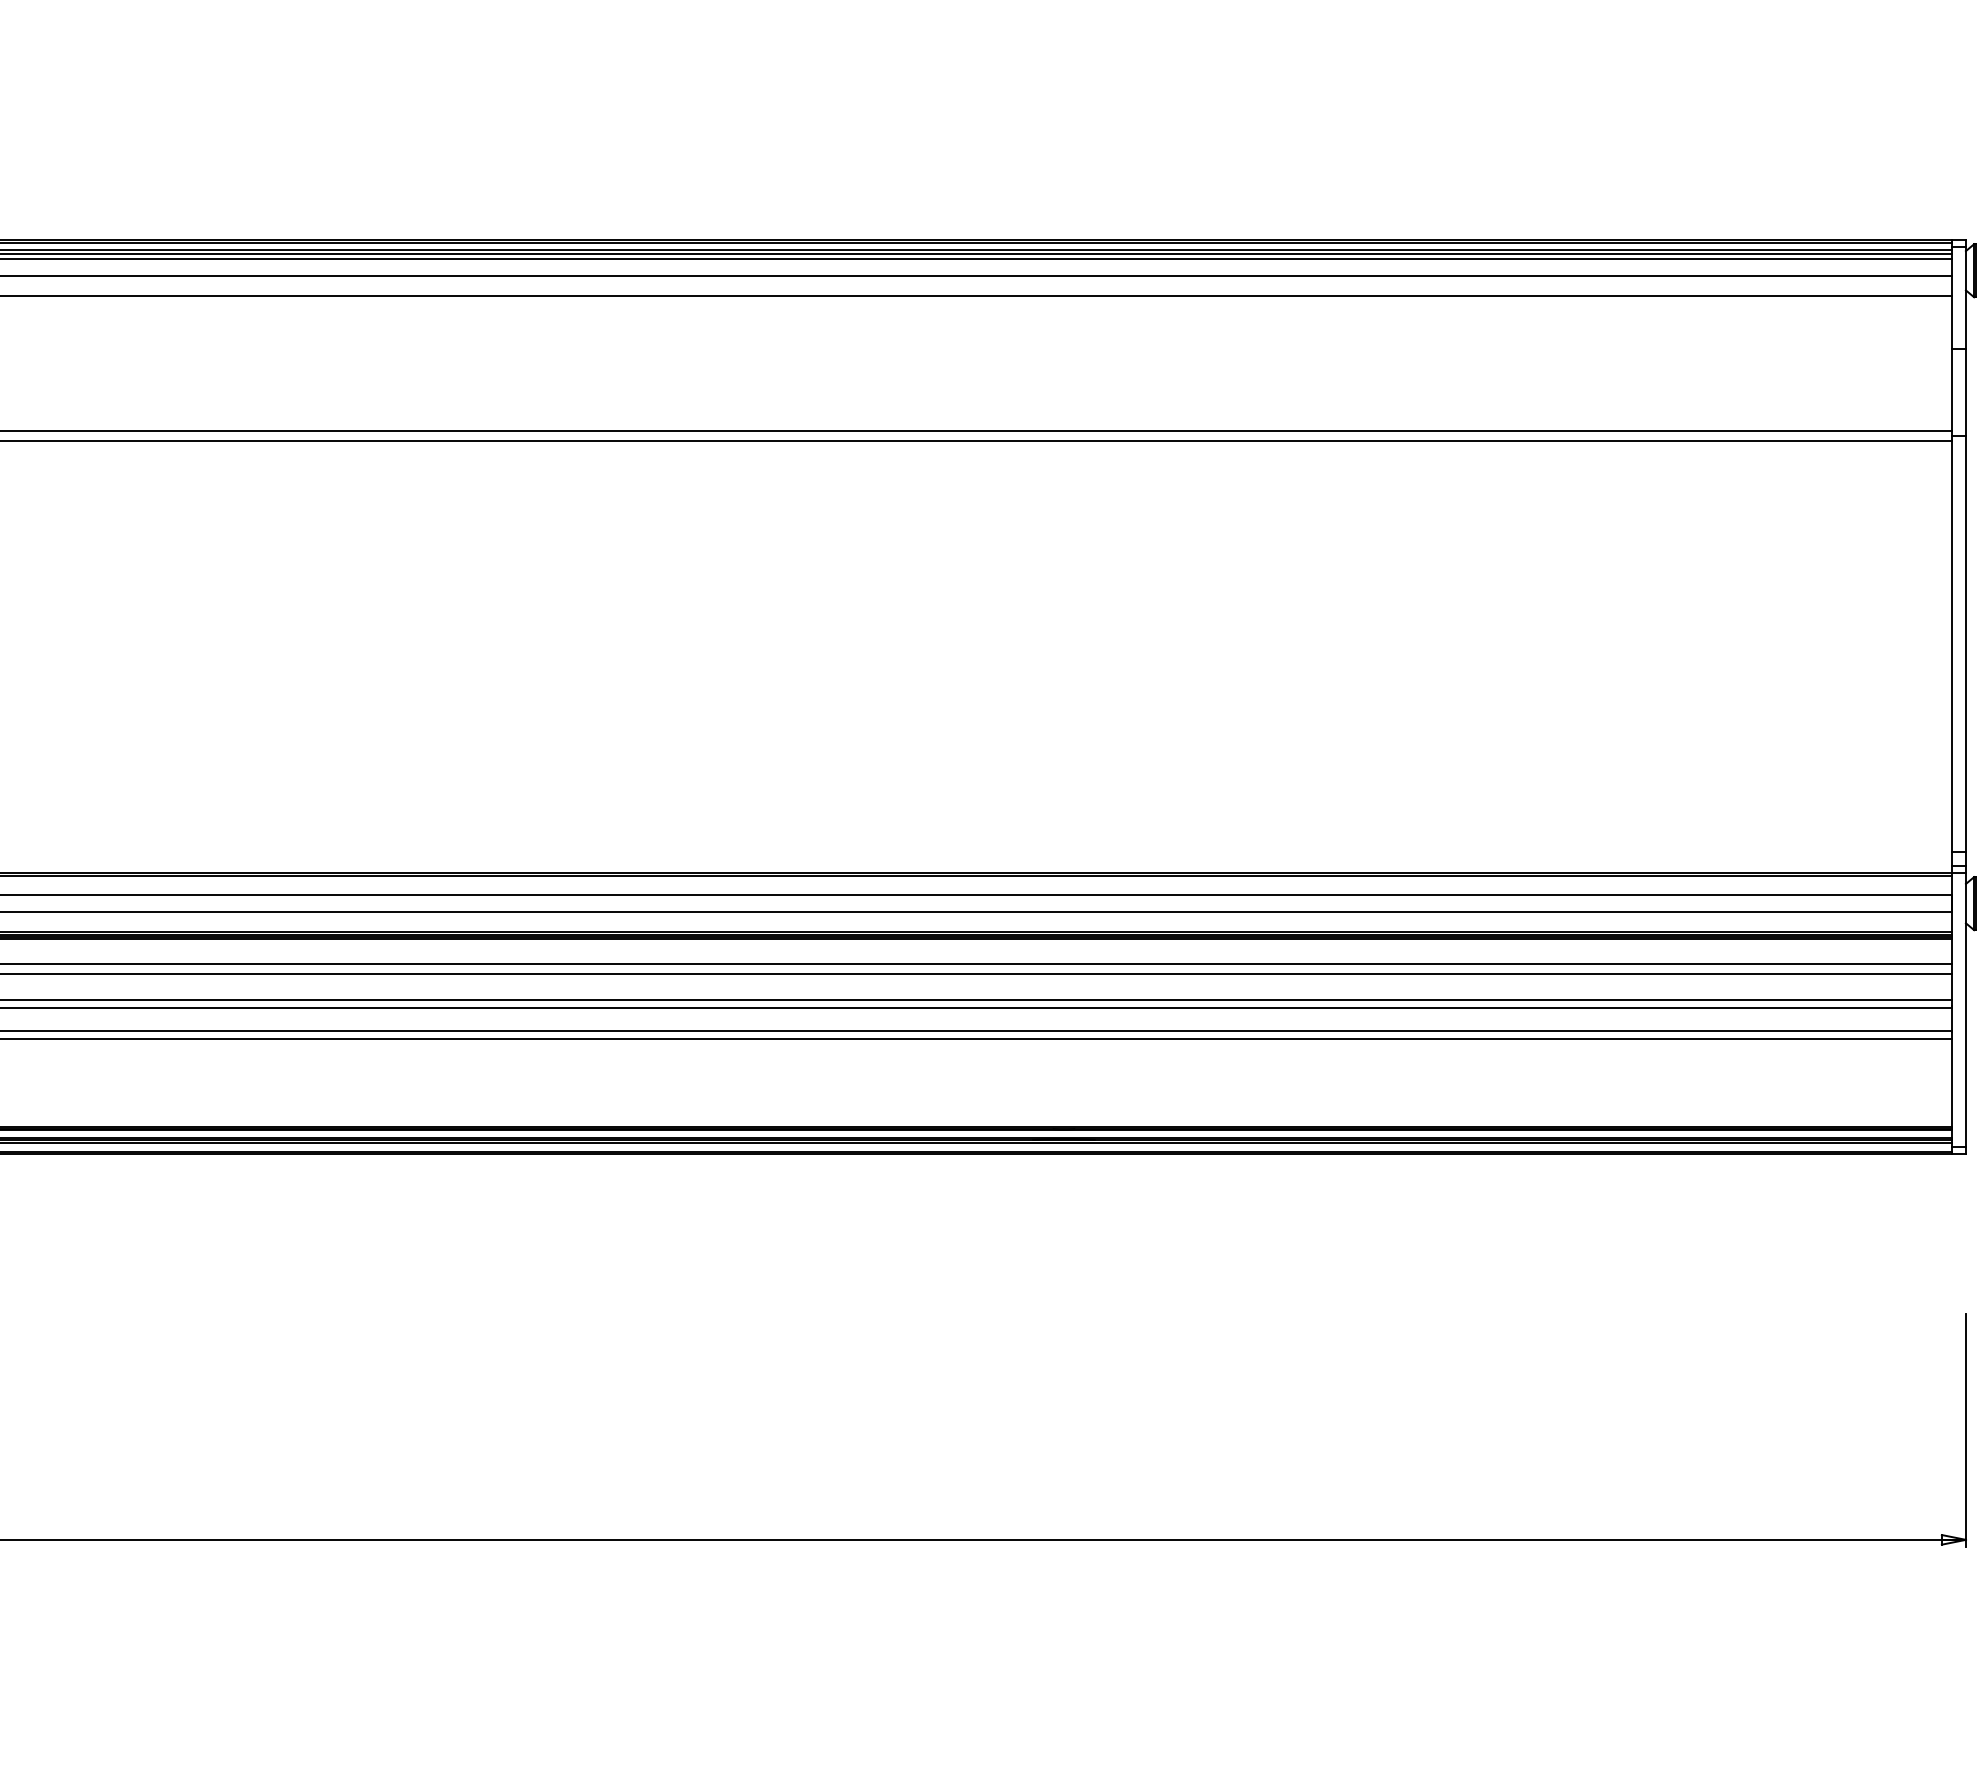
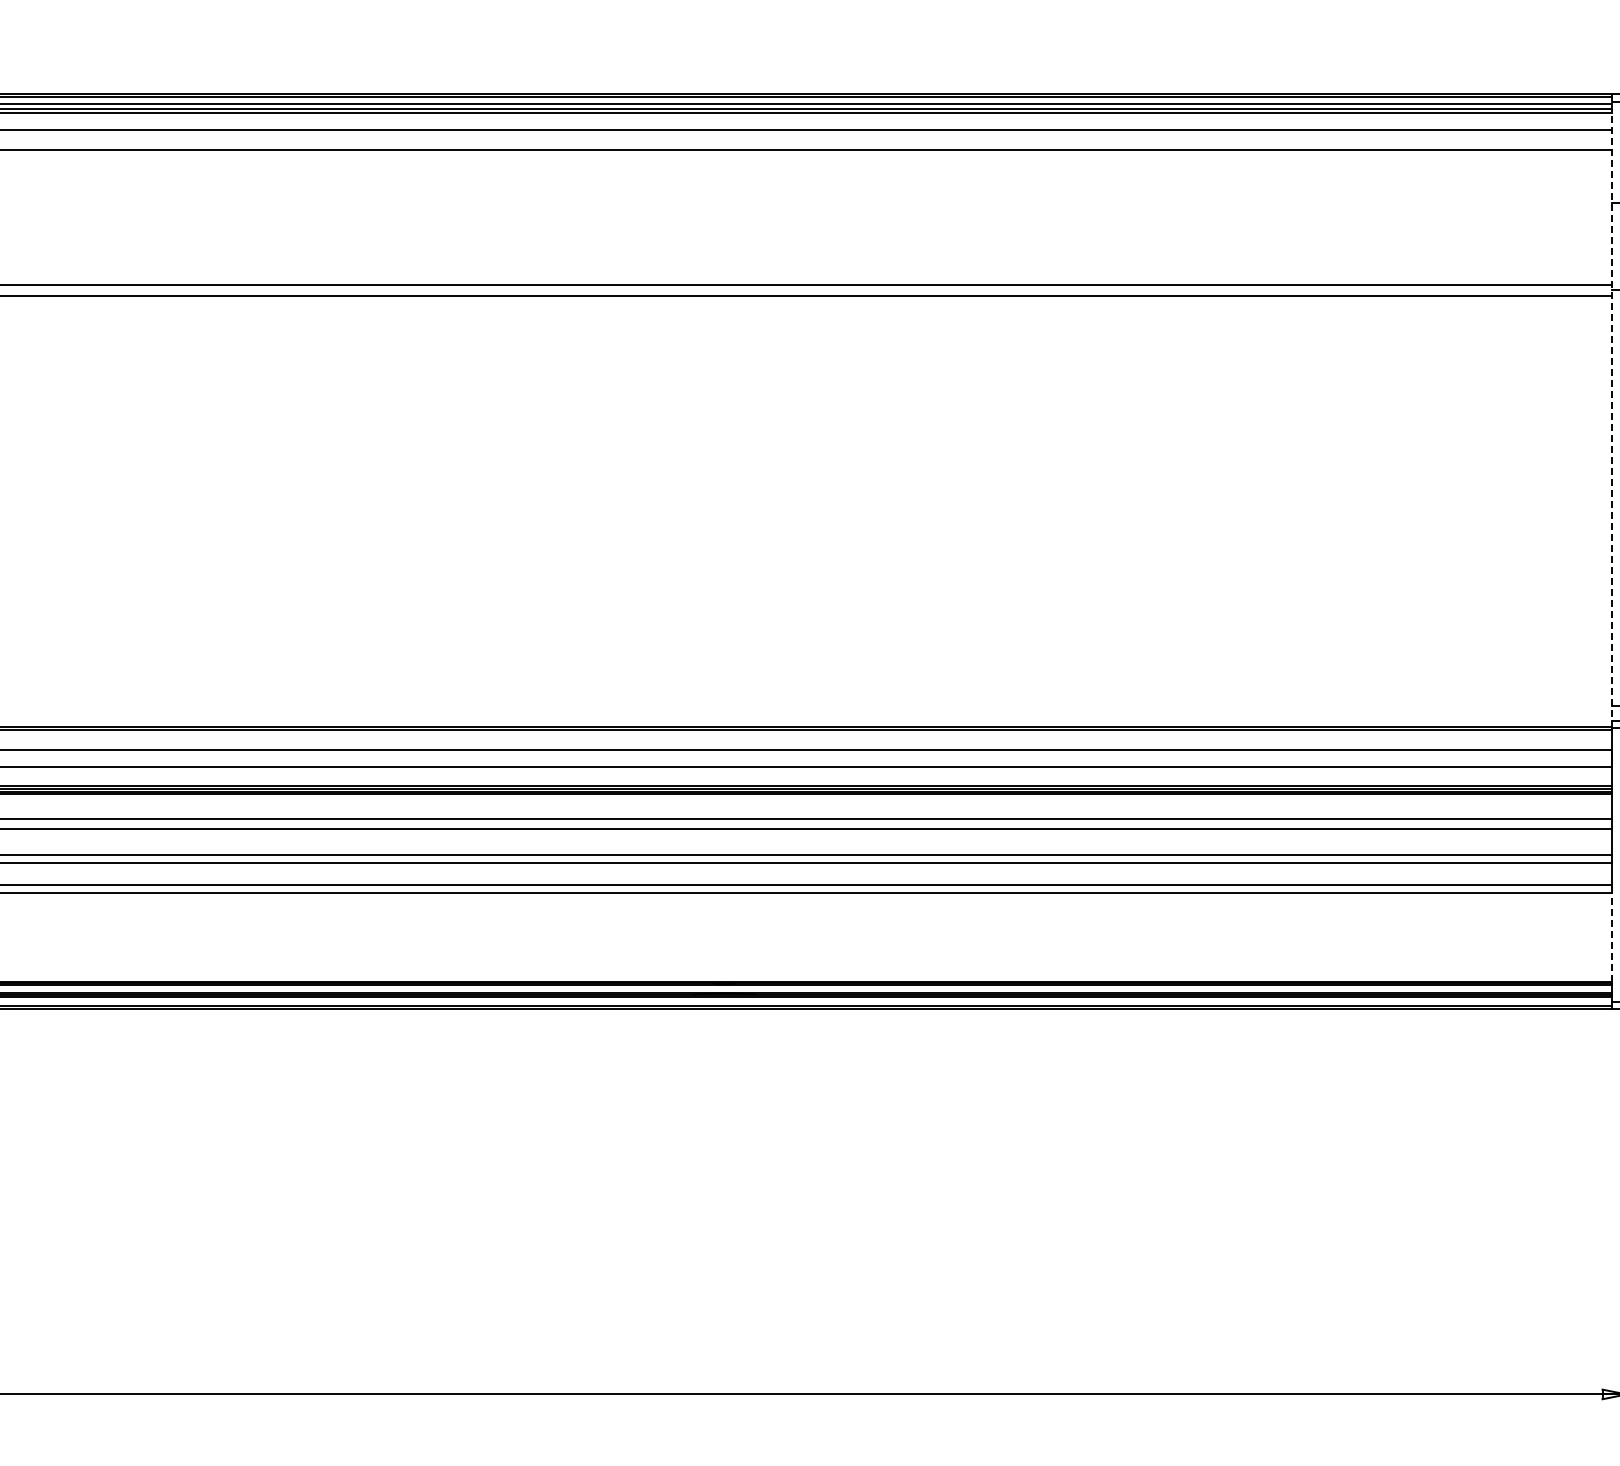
line: (1951, 556) -> (1612, 411), solid -> dashed
line: (1951, 1081) -> (1612, 936), solid -> dashed

